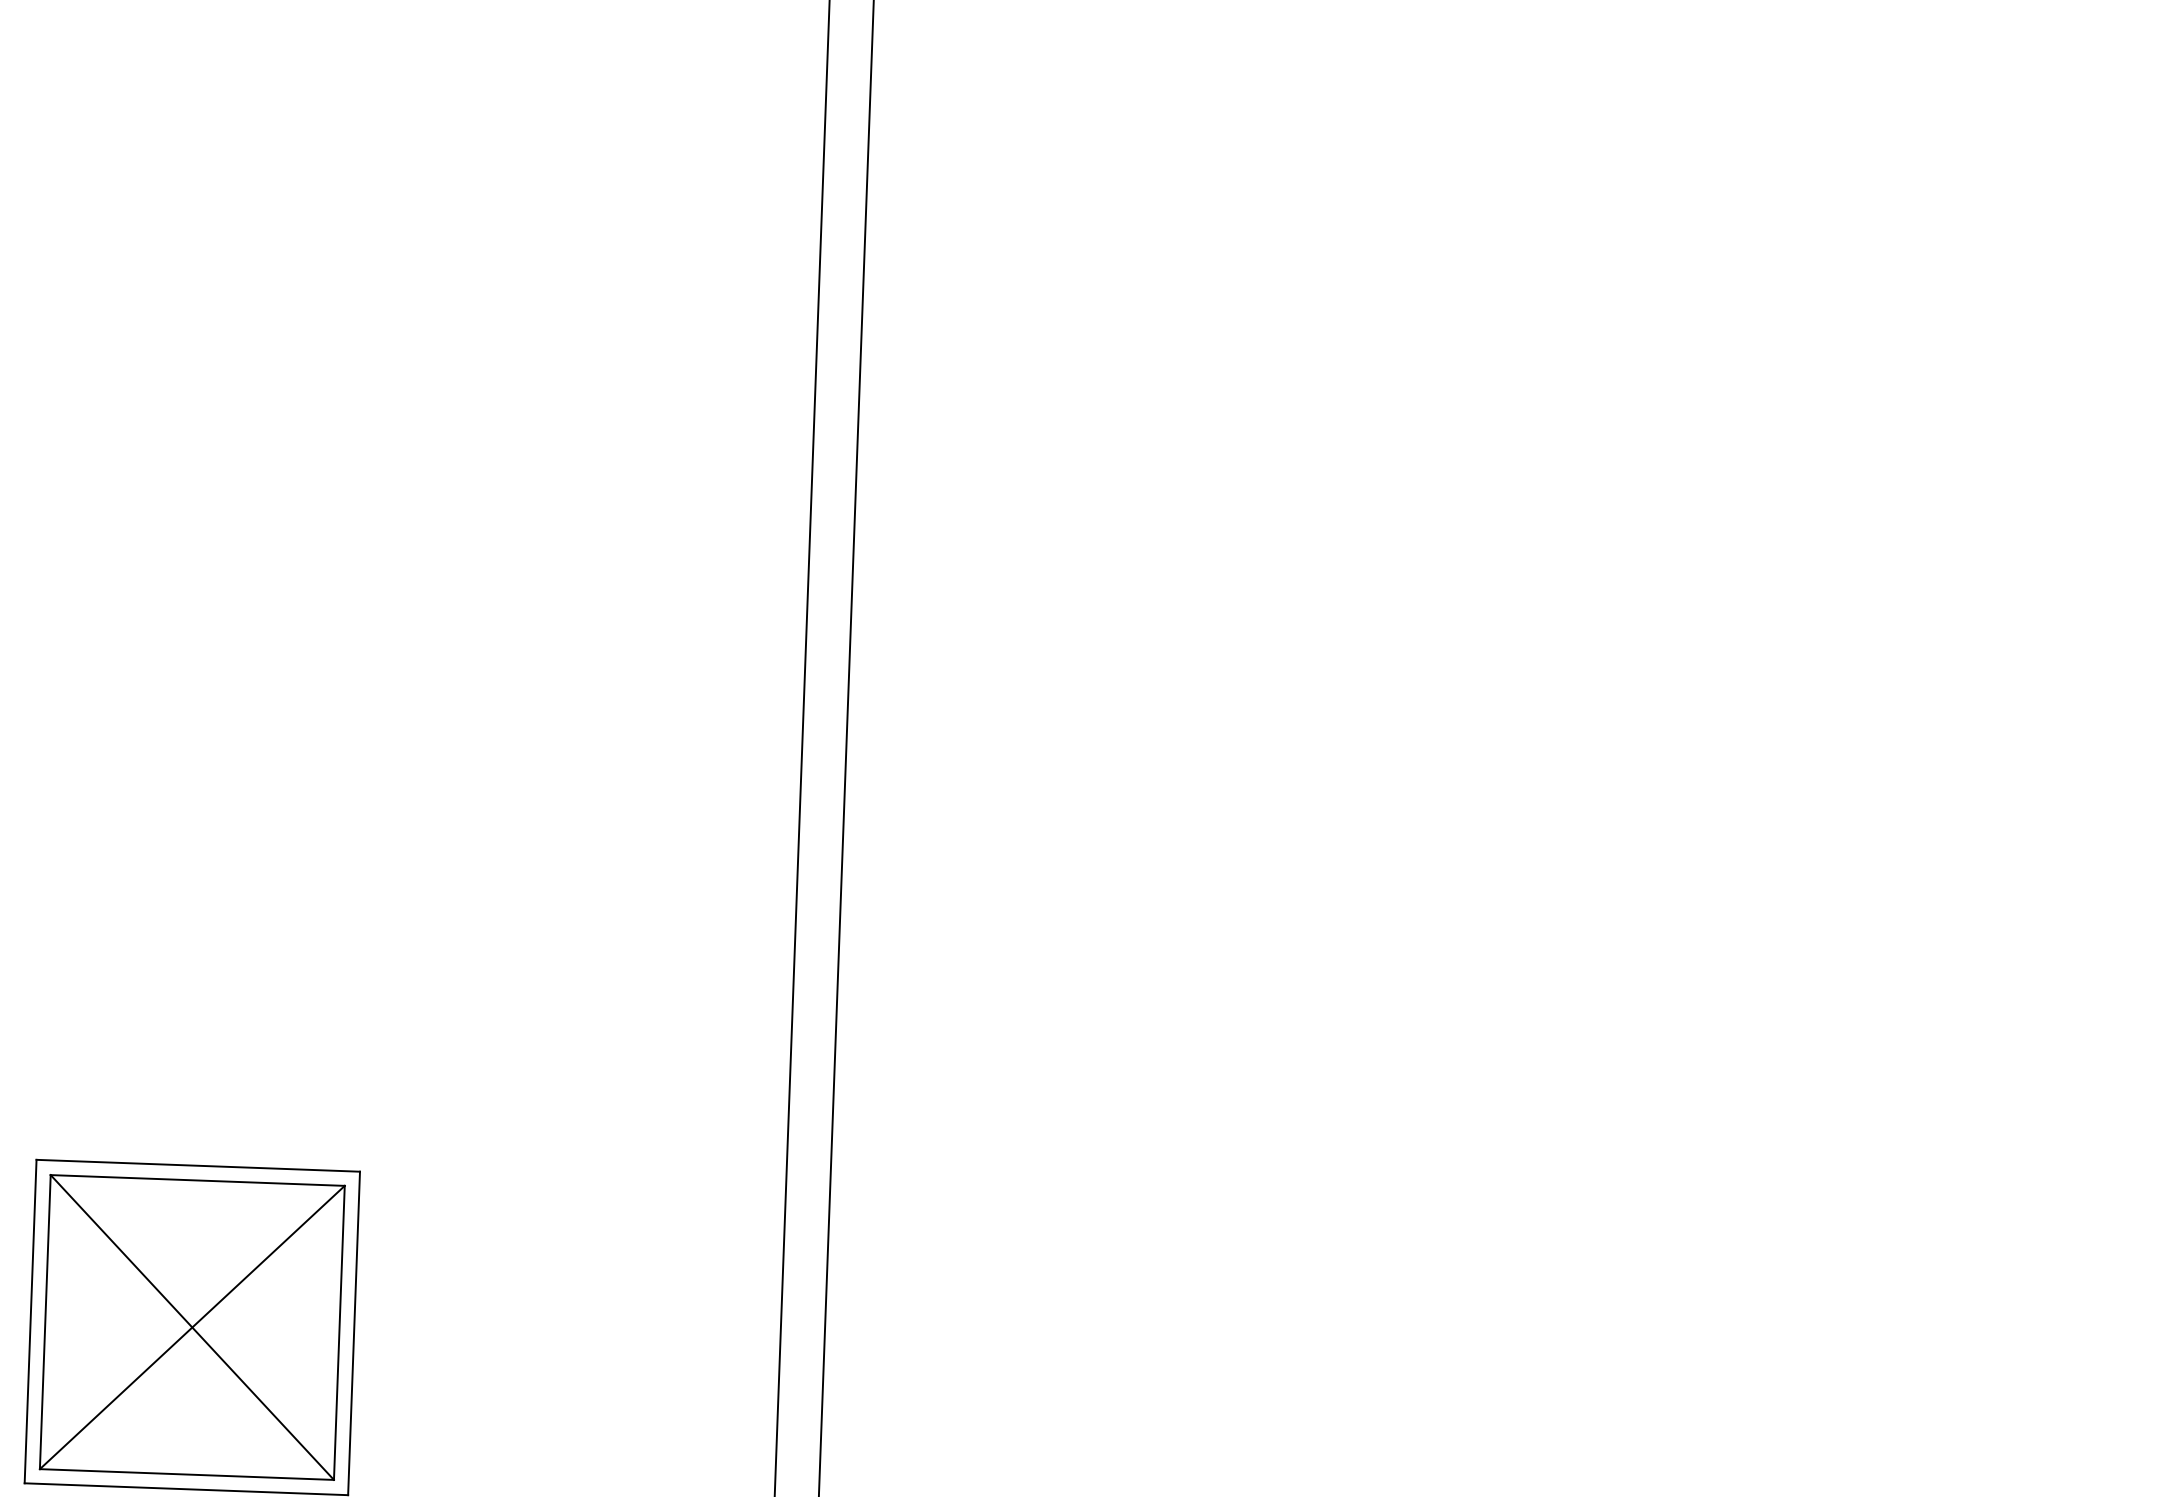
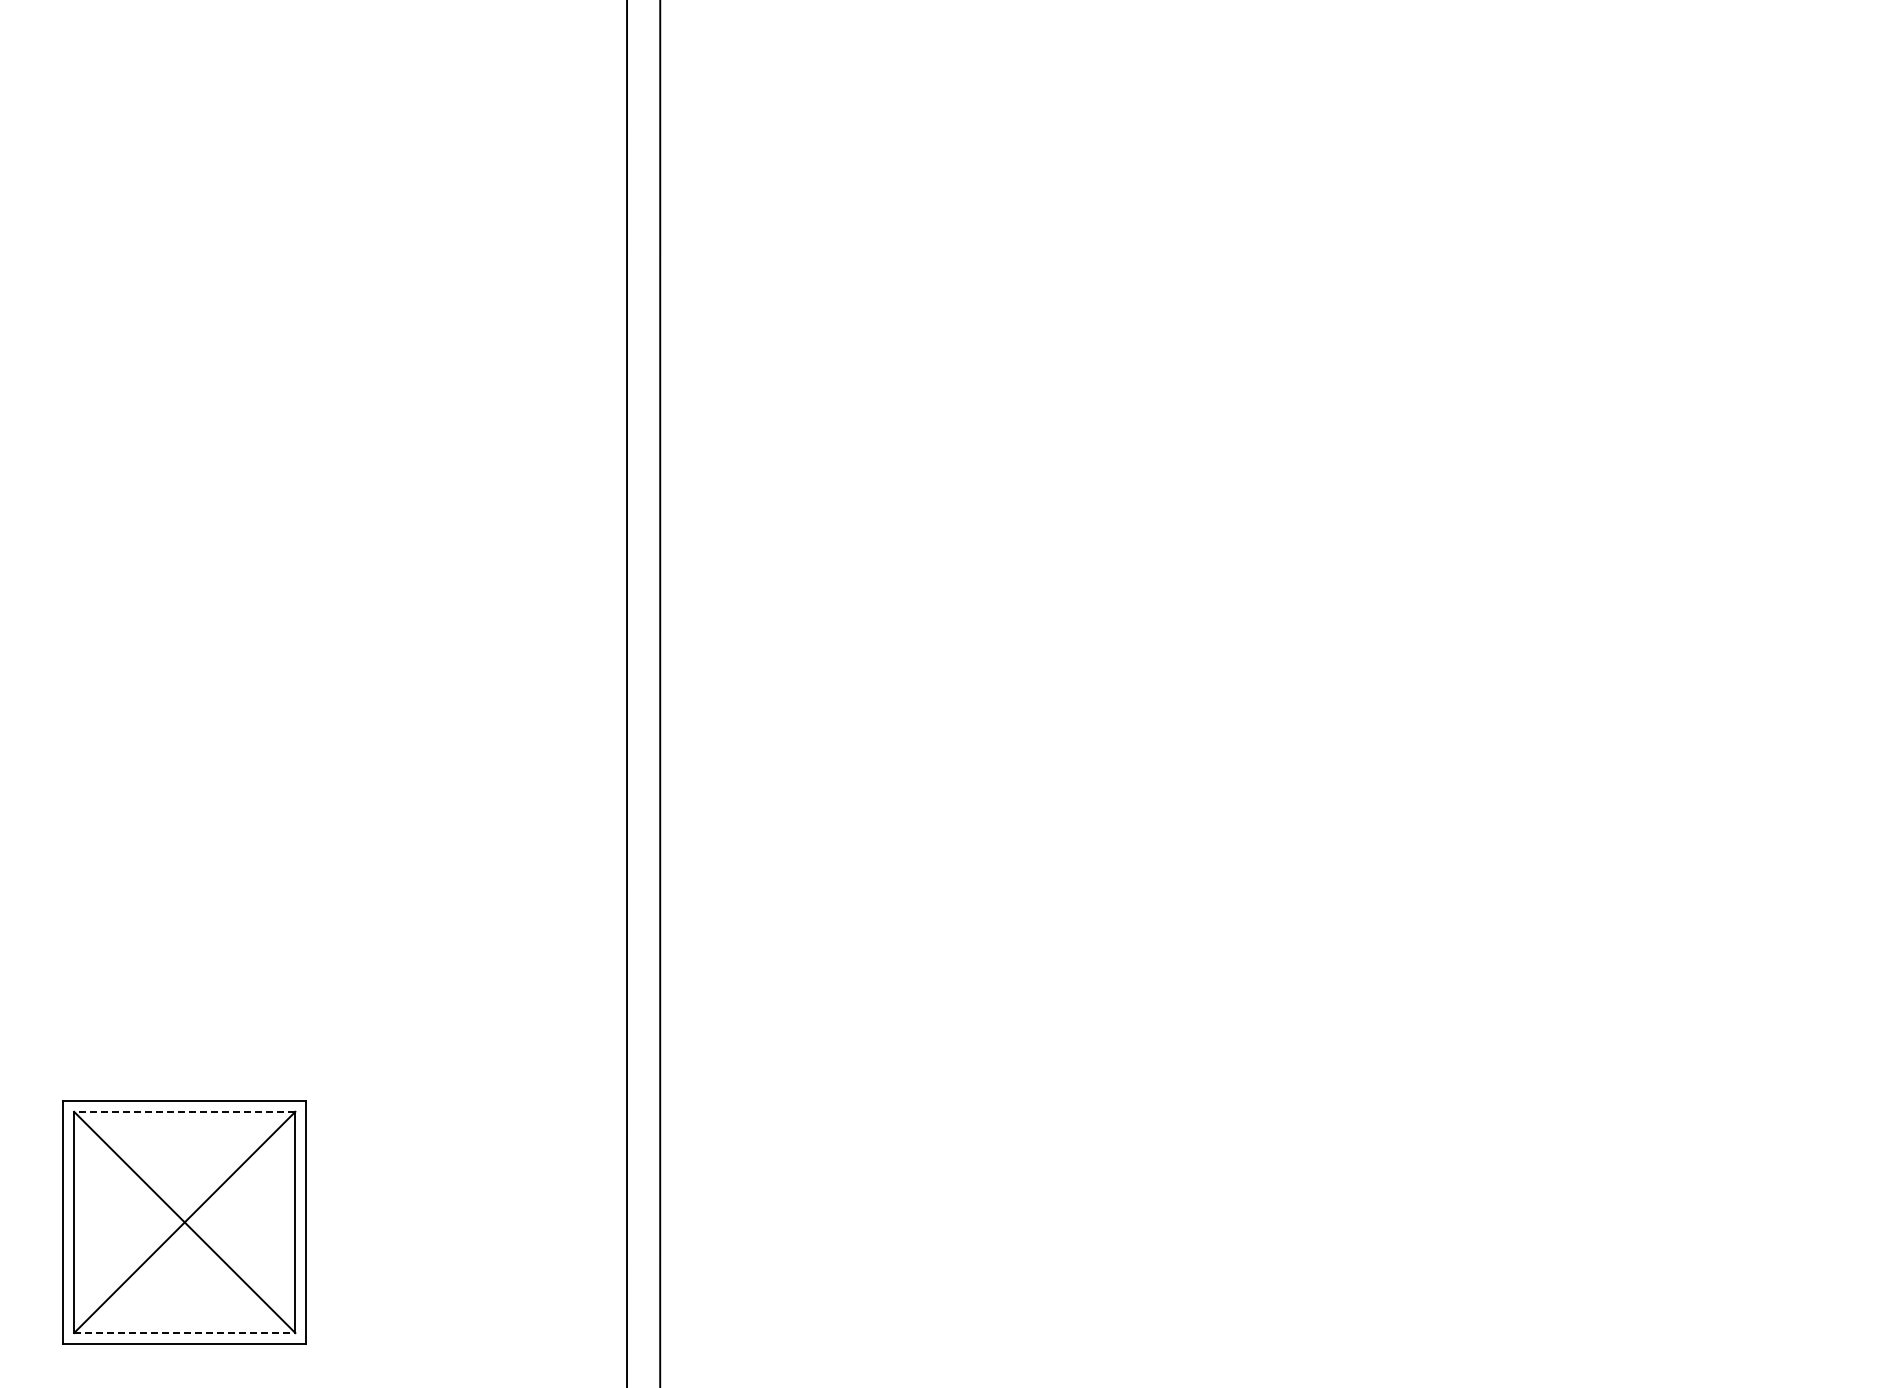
line: (197, 1180) -> (184, 1111), solid -> dashed
line: (186, 1475) -> (184, 1333), solid -> dashed

